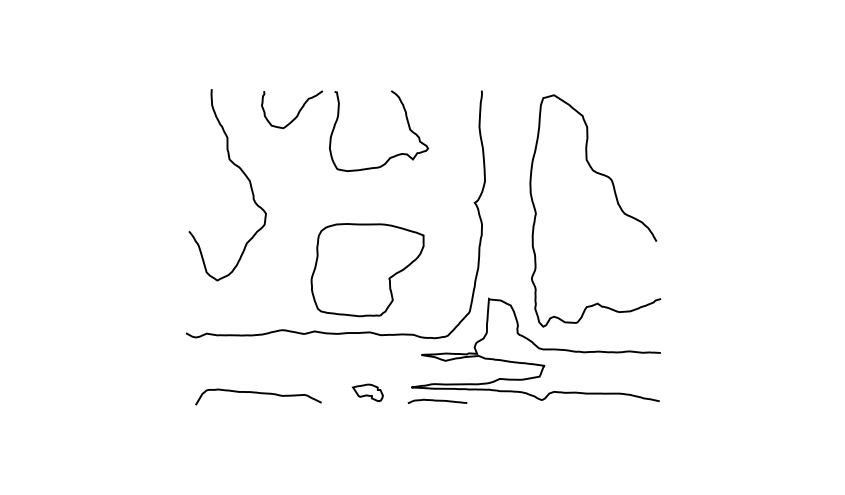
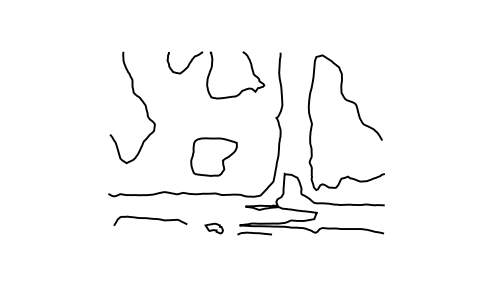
part: (344, 131) -> (215, 75), moved
part: (366, 268) -> (213, 156), size x0.7
curve: (258, 394) -> (150, 219), moved

